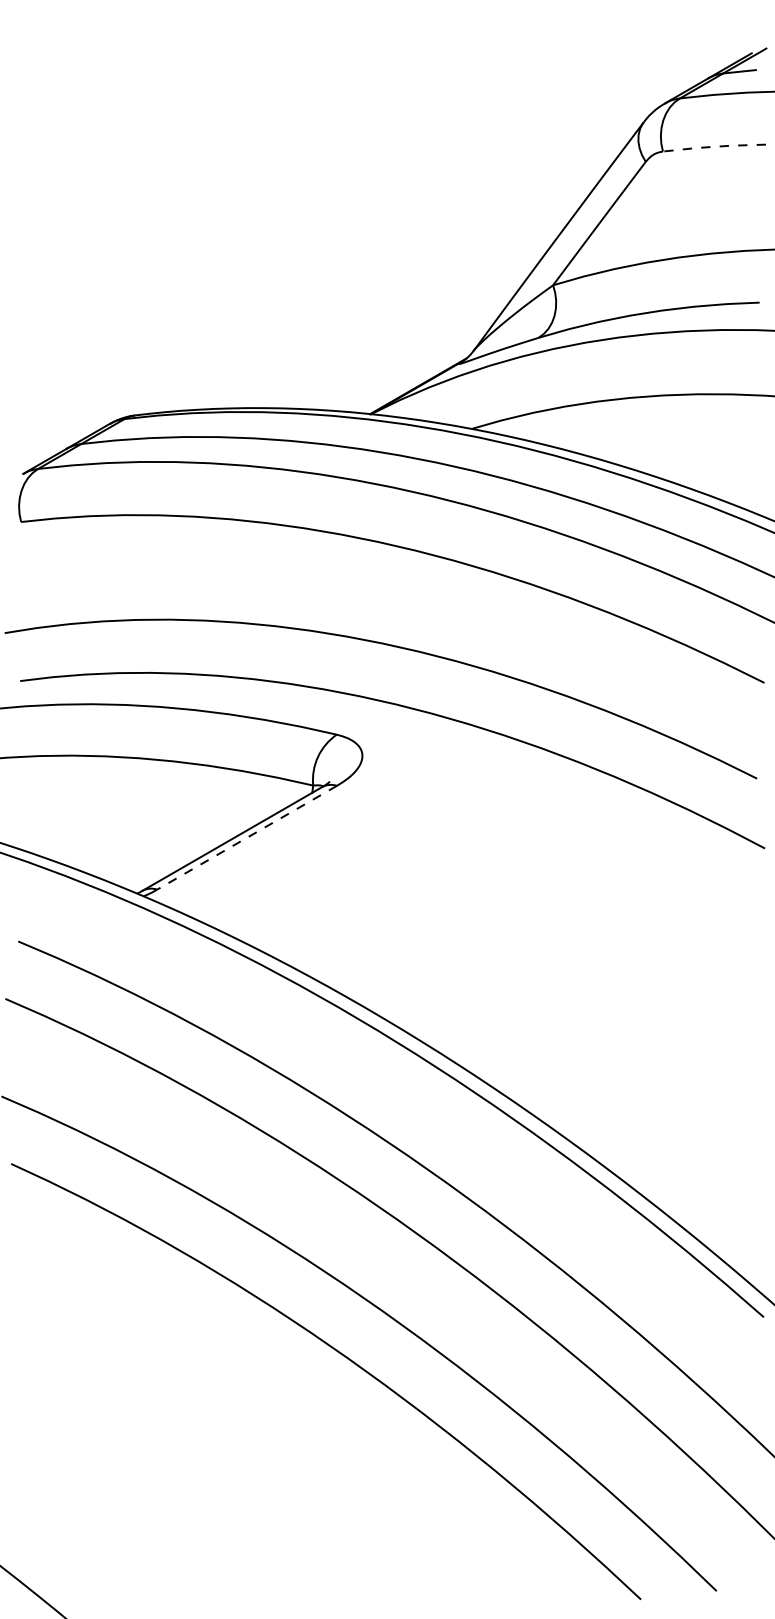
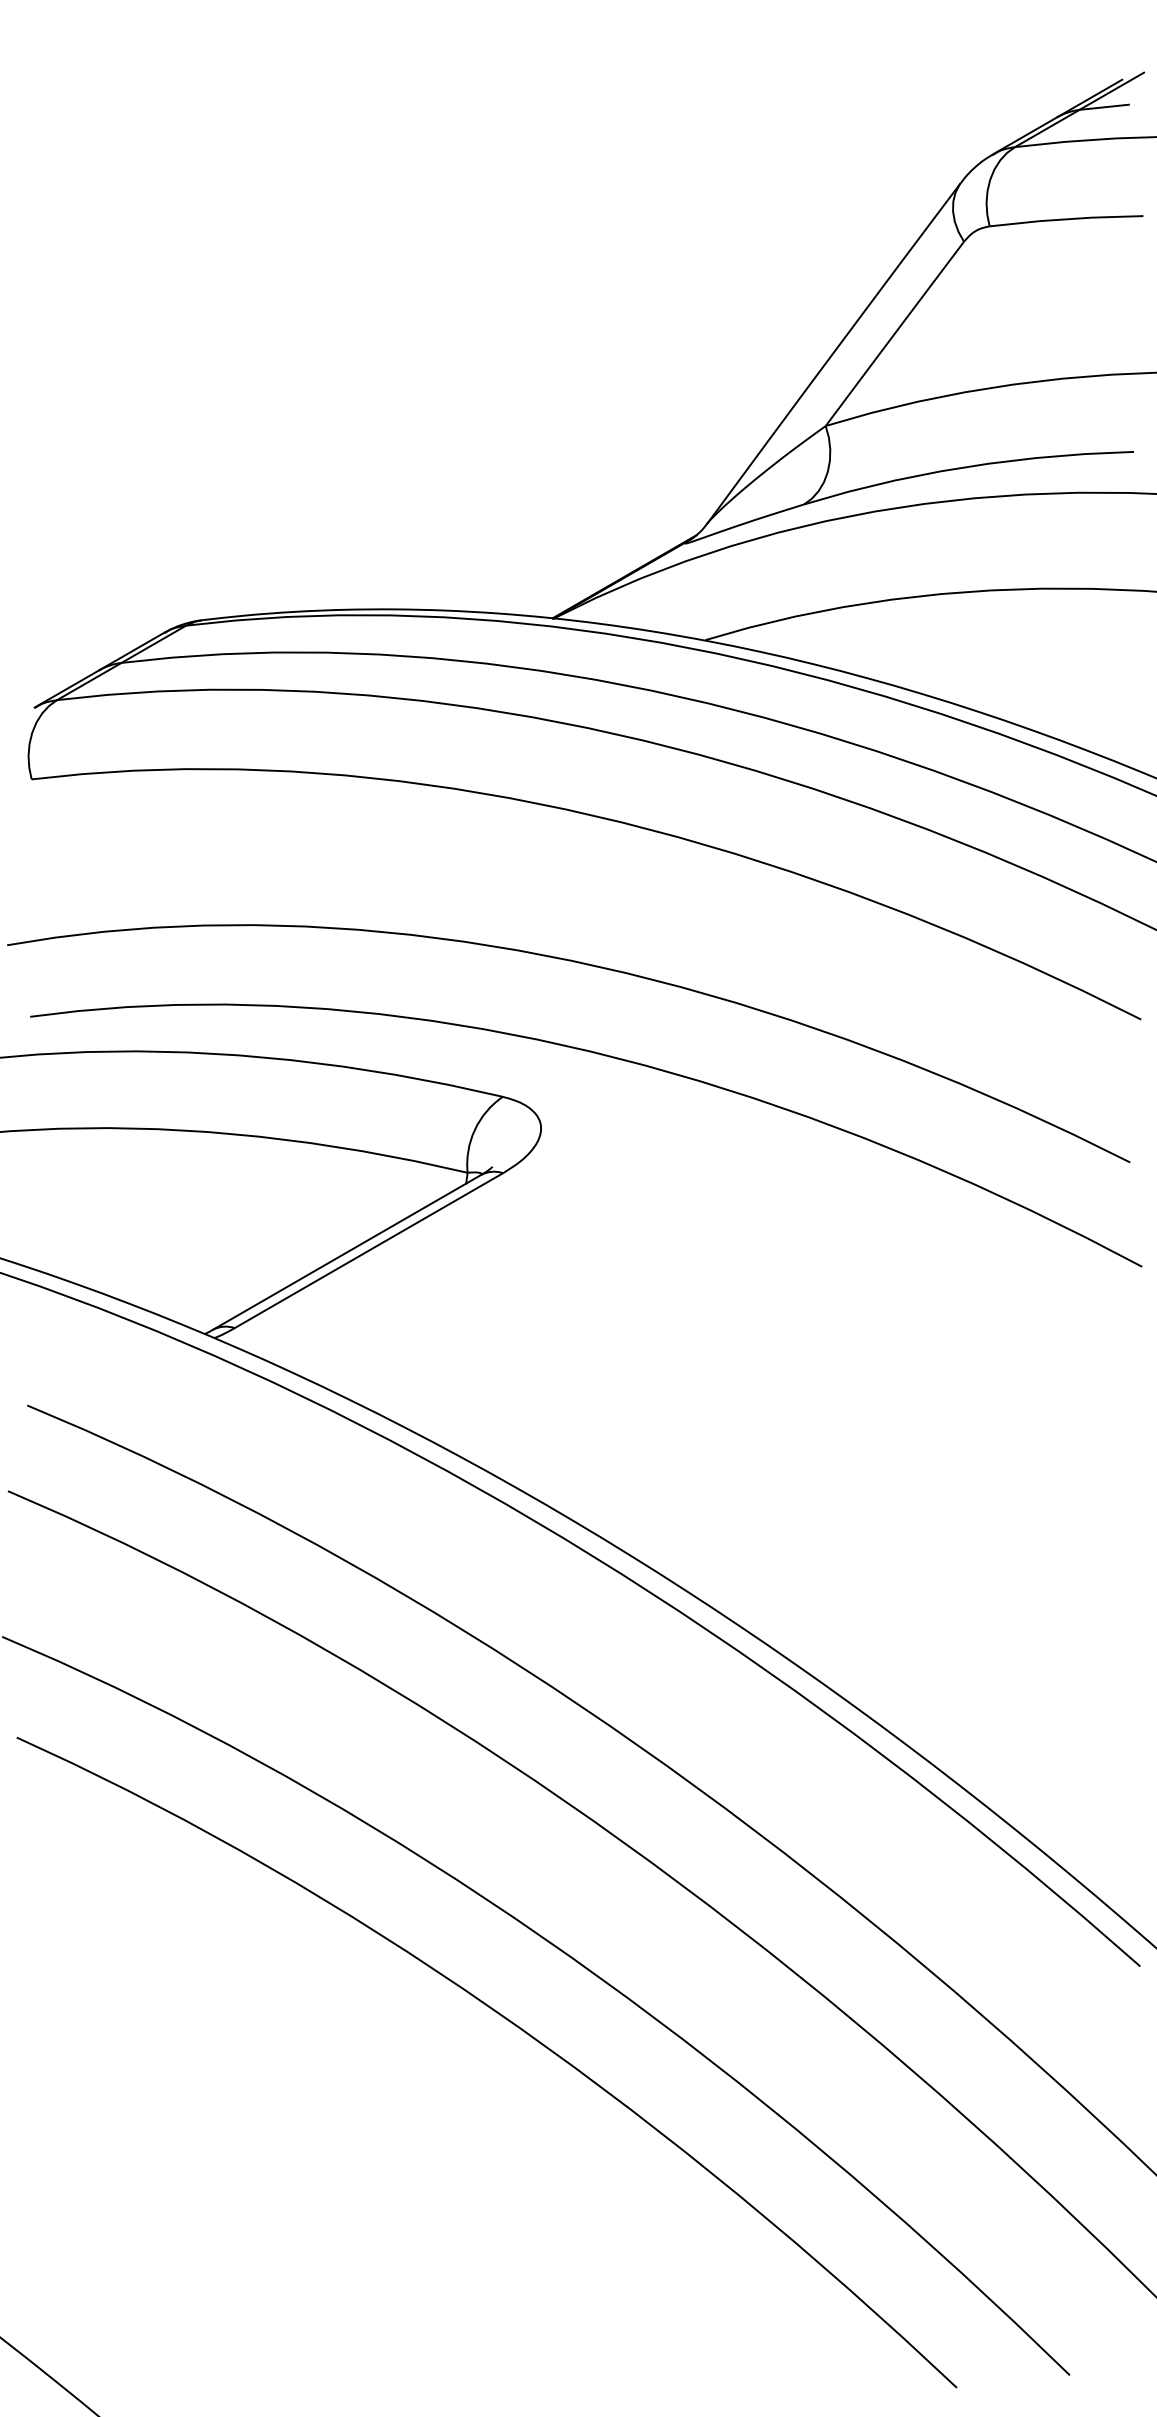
line: (713, 146) -> (1065, 218), dashed -> solid
line: (247, 837) -> (369, 1250), dashed -> solid

